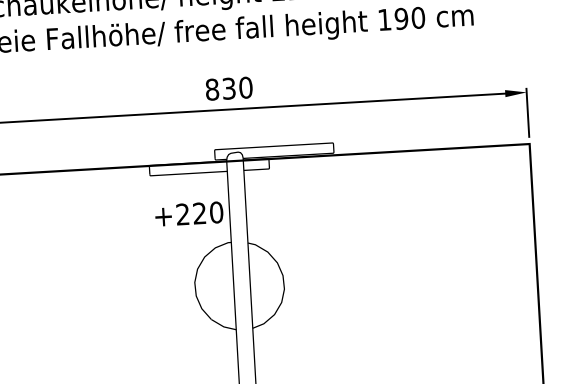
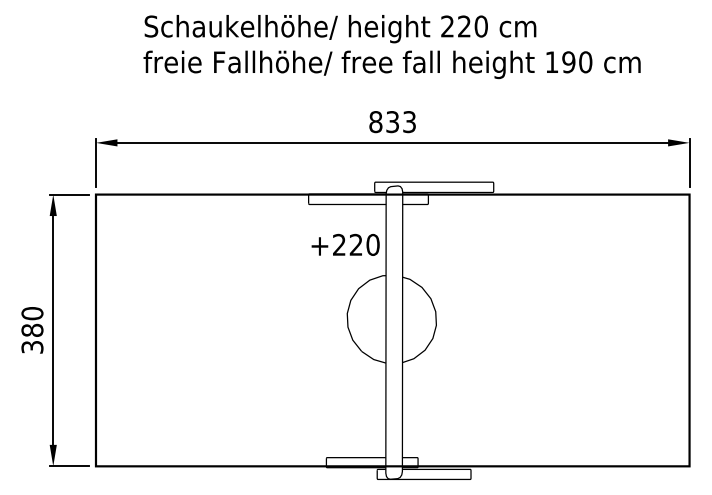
text: (245, 88) -> (409, 122), 830 -> 833

